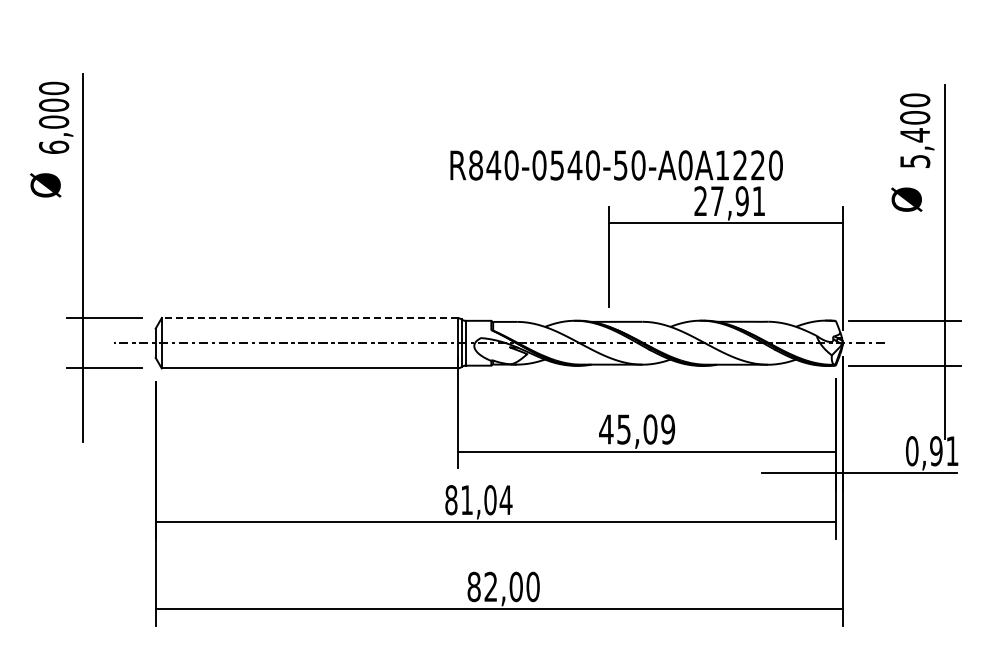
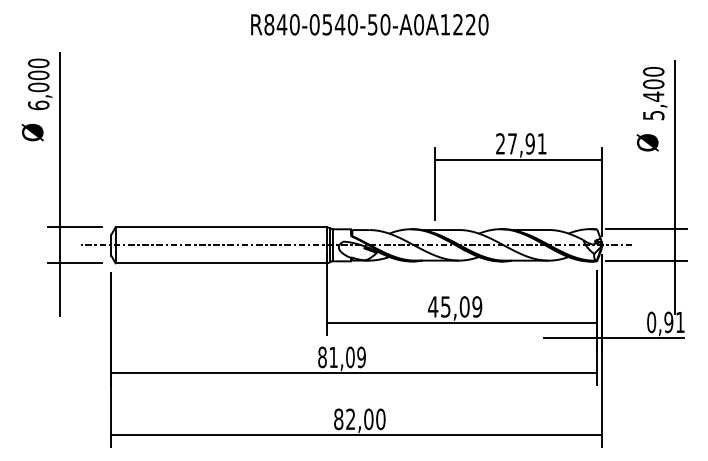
text: (616, 165) -> (369, 24), moved
line: (309, 318) -> (221, 227), dashed -> solid
text: (505, 500) -> (361, 357), 81,04 -> 81,09

